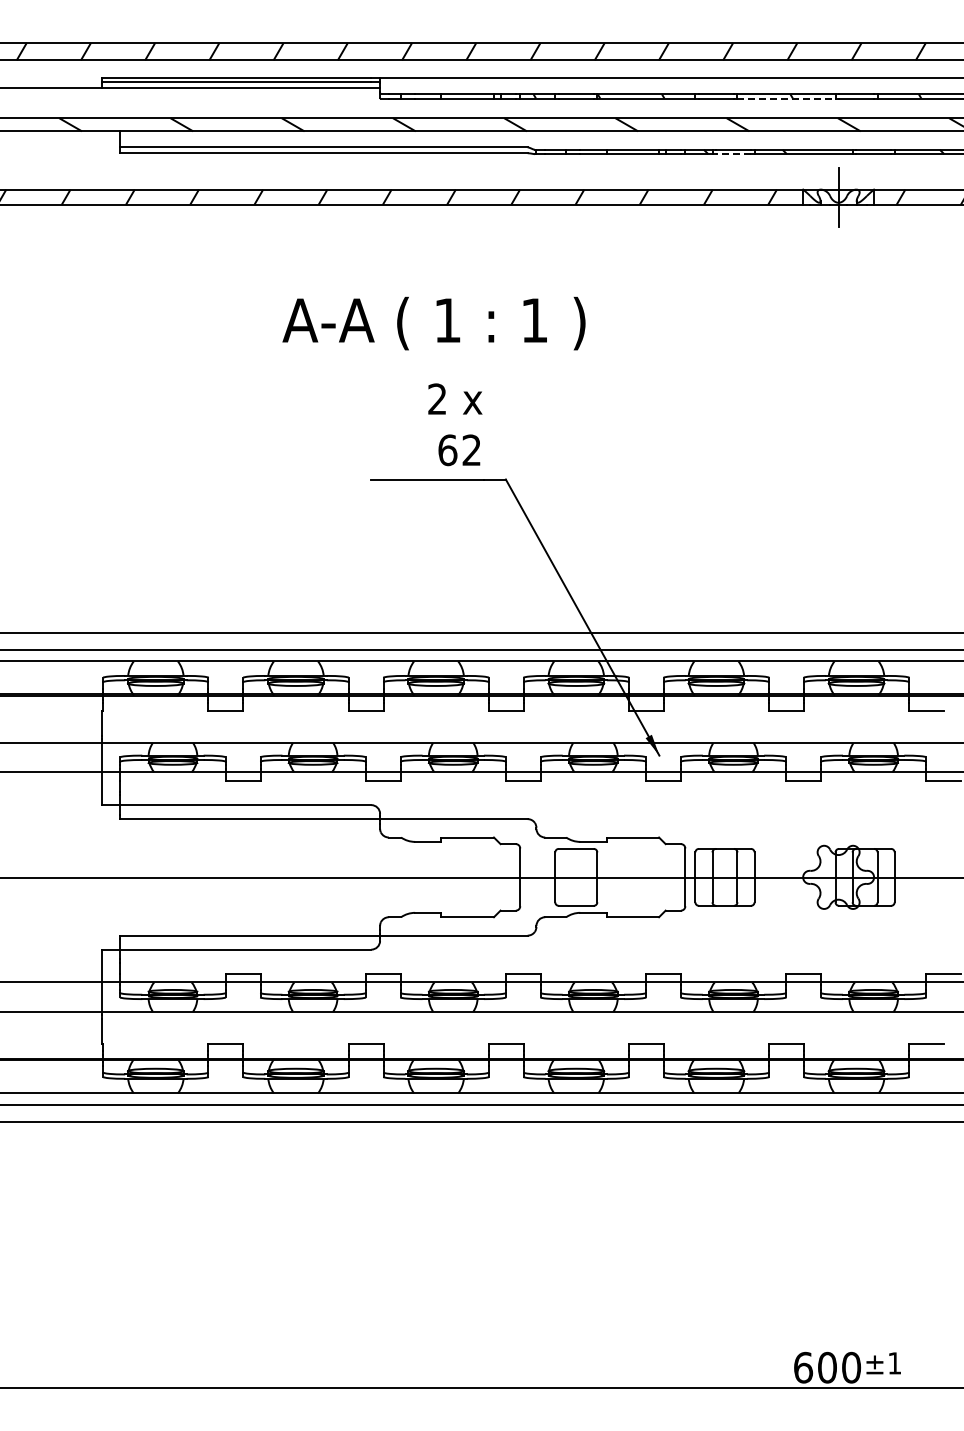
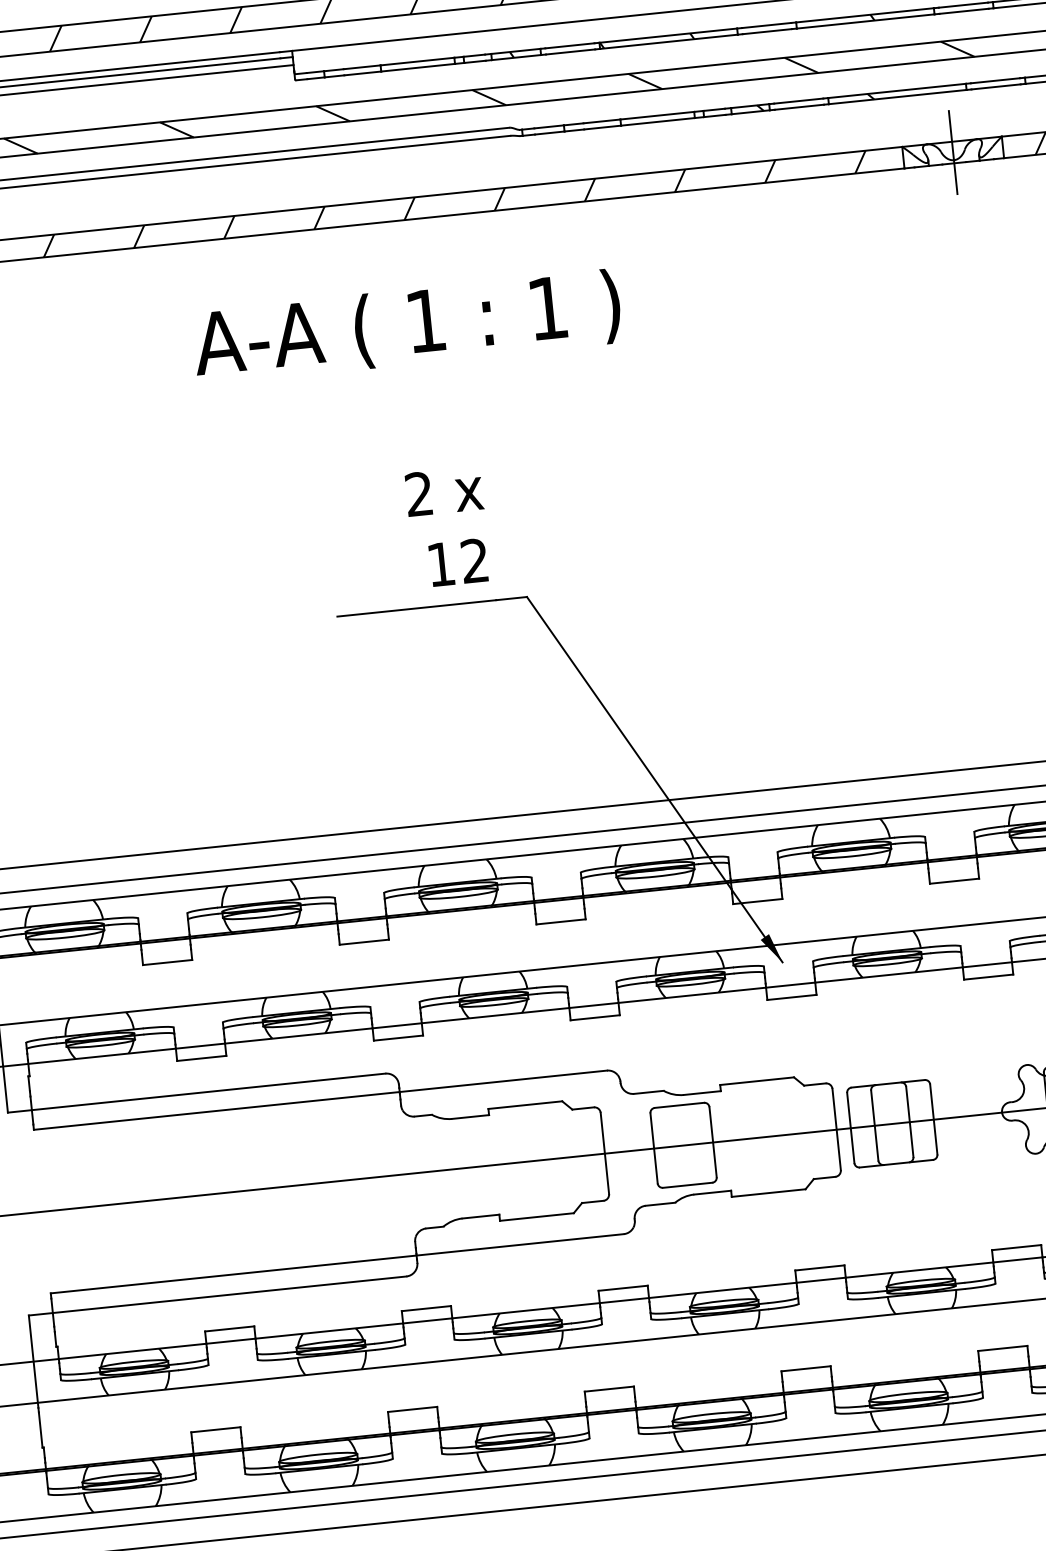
line: (787, 98) -> (867, 21), dashed -> solid
line: (733, 154) -> (799, 107), dashed -> solid
text: (433, 323) -> (406, 327), moved
text: (447, 450) -> (440, 564), 62 -> 12

